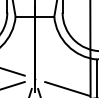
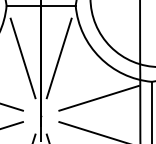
line: (24, 46) -> (22, 58), added
line: (45, 46) -> (59, 58), added
line: (67, 68) -> (99, 97), added

